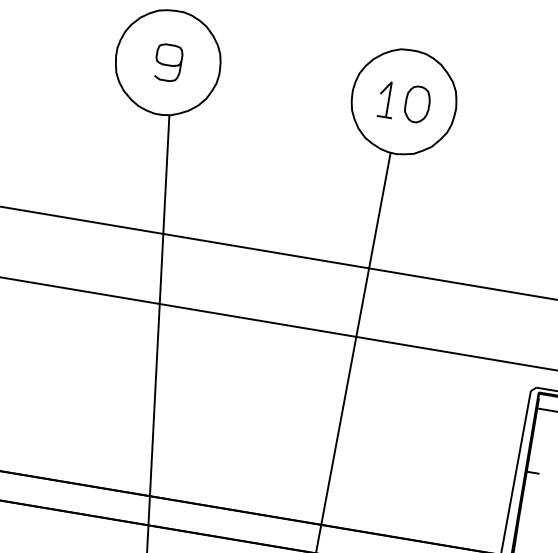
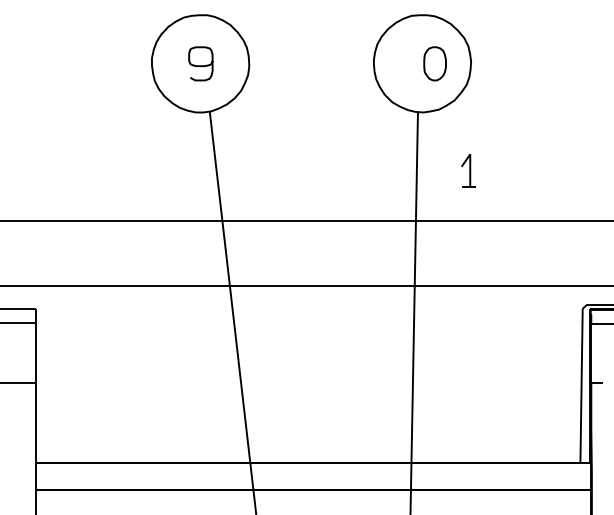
part: (387, 99) -> (468, 170), moved

